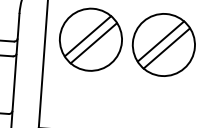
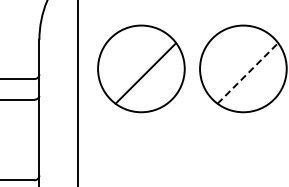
line: (87, 36) -> (136, 64), removed
line: (160, 41) -> (238, 64), removed
line: (166, 48) -> (247, 73), solid -> dashed

